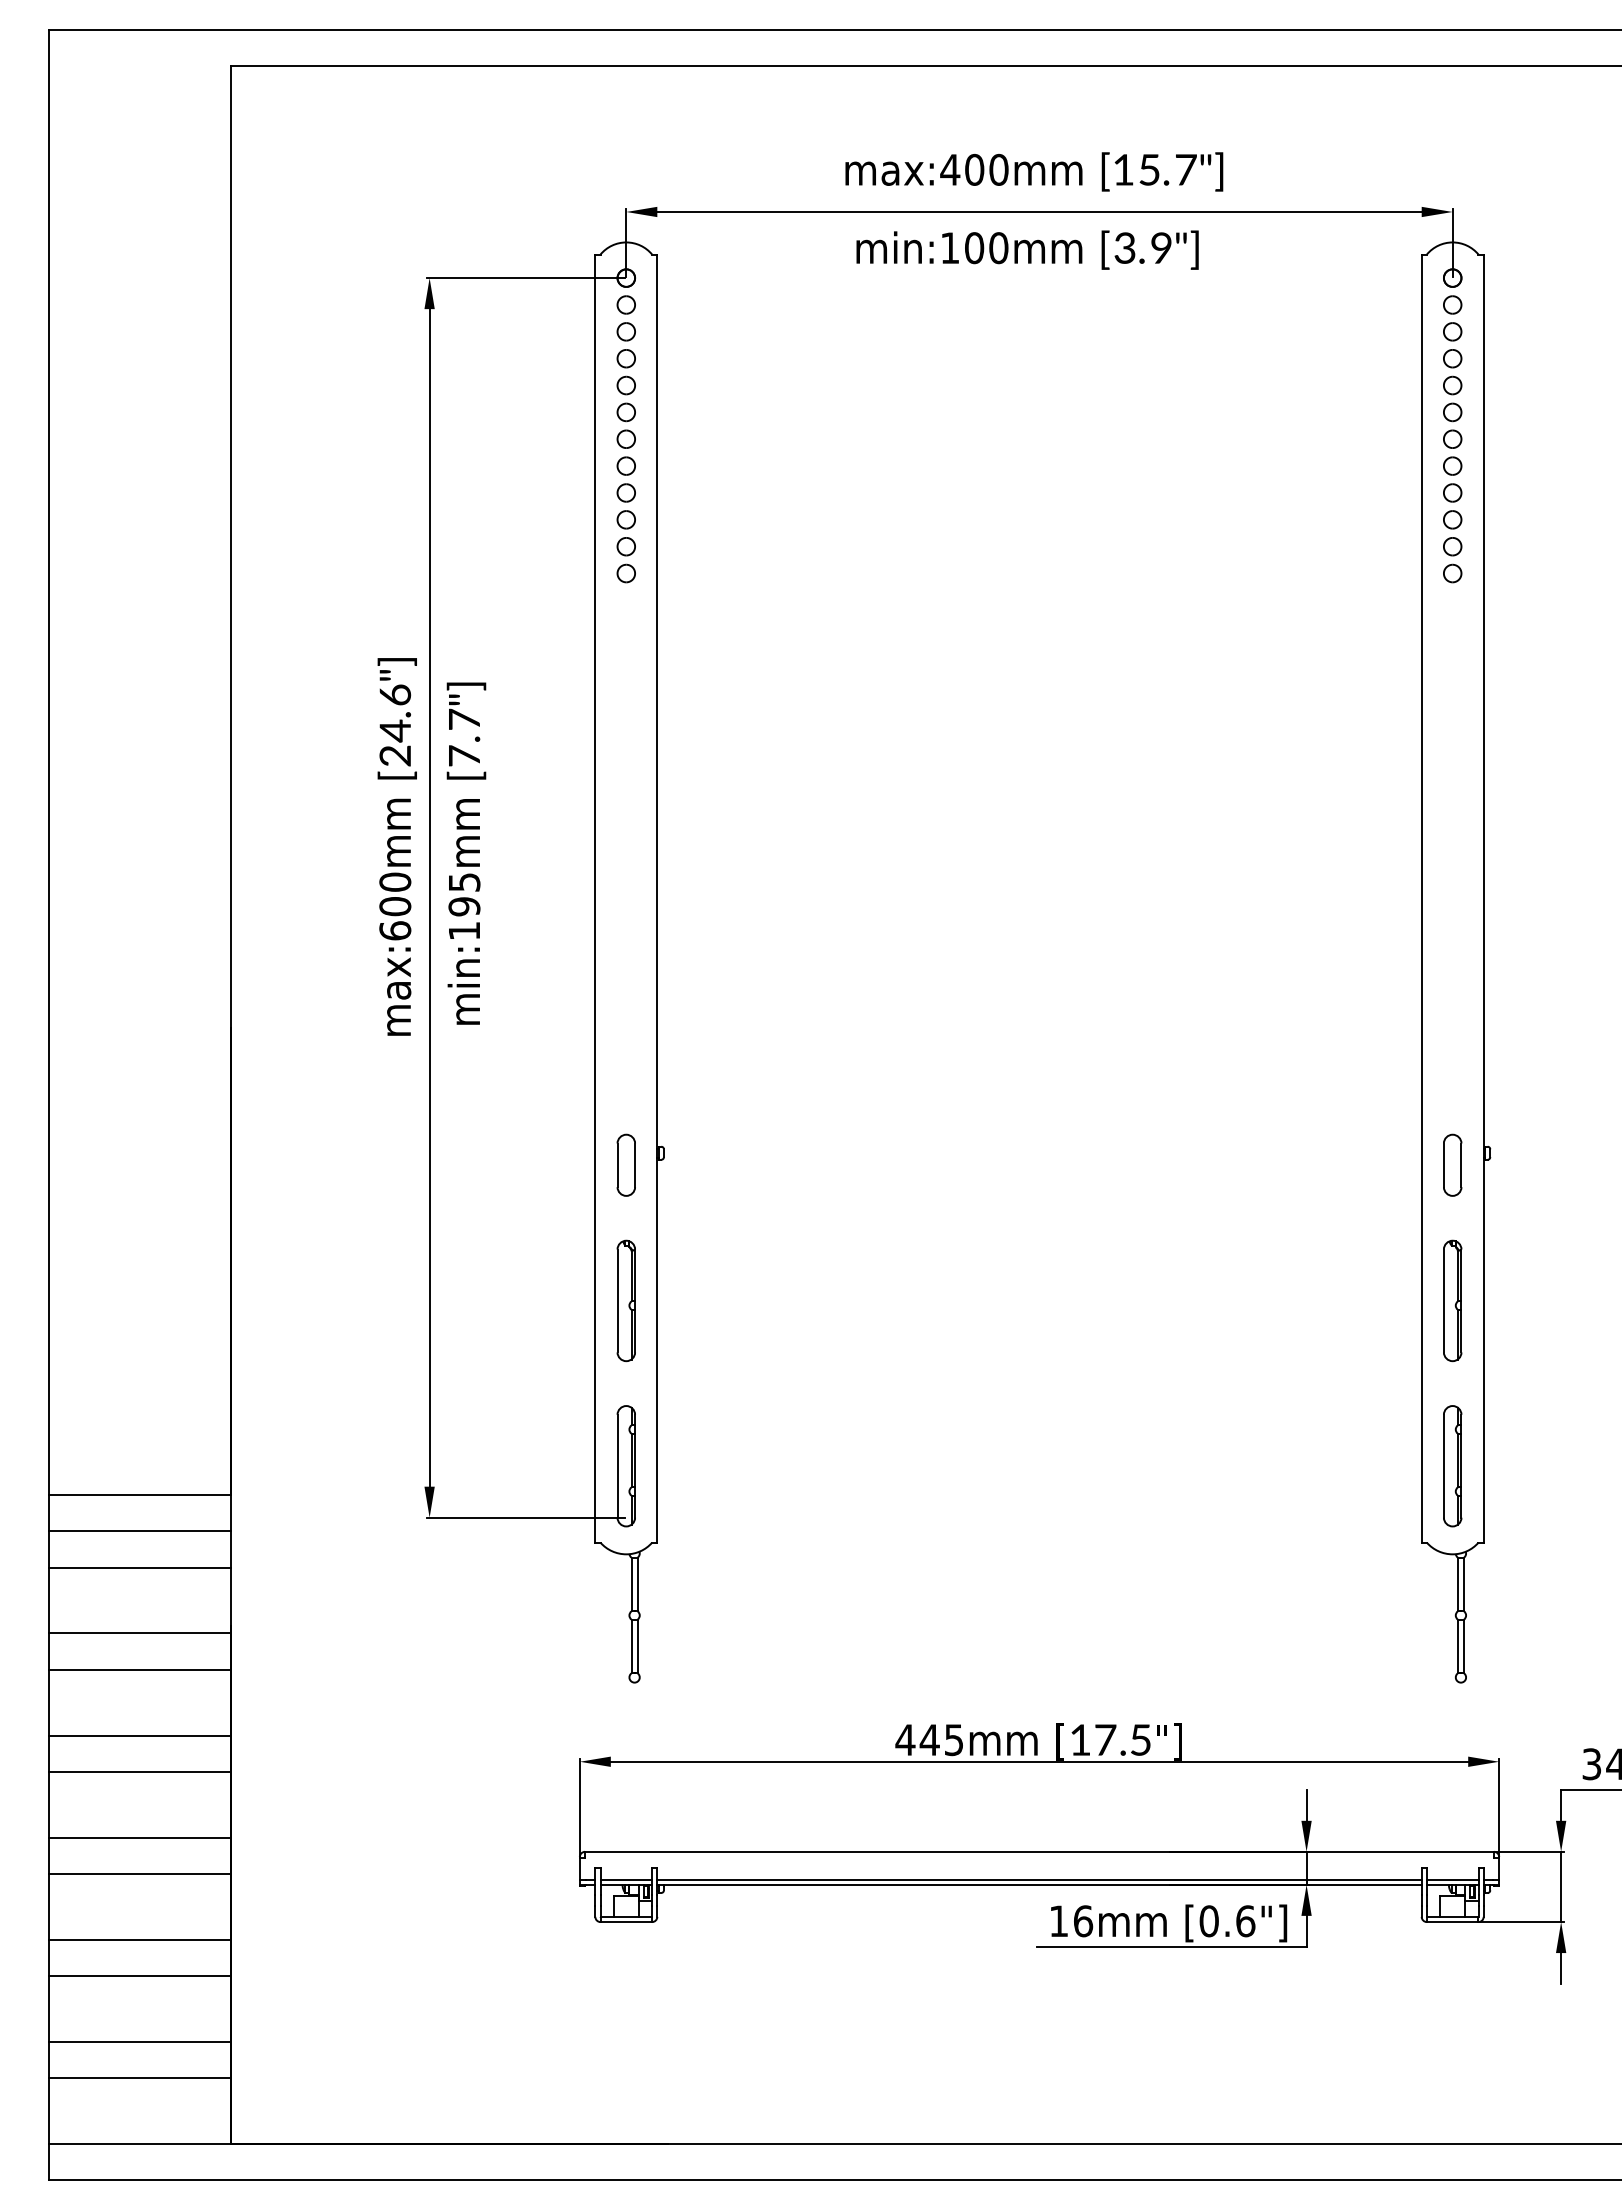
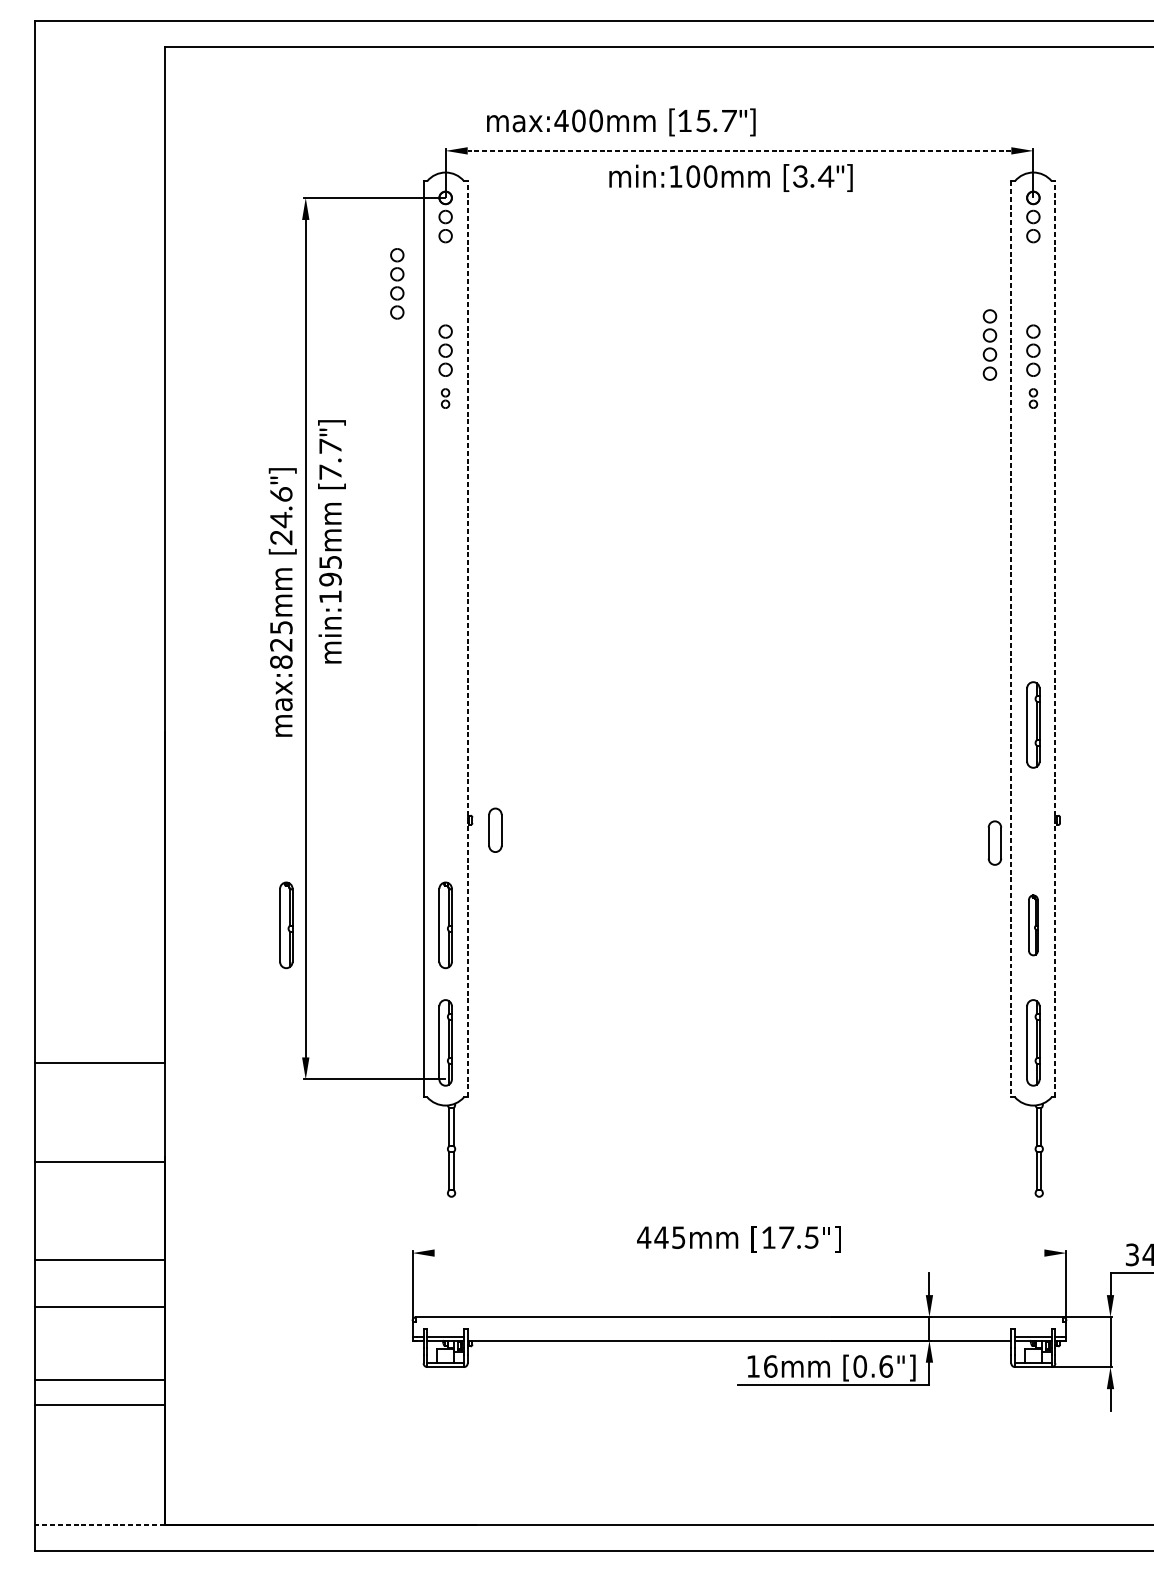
text: (1034, 171) -> (621, 122), moved
line: (1039, 211) -> (739, 150), solid -> dashed
text: (1160, 247) -> (825, 176), 9 -> 4
part: (625, 398) -> (396, 283), moved
part: (1452, 398) -> (989, 344), moved
part: (625, 560) -> (445, 398), size x0.6
part: (1452, 560) -> (1033, 398), size x0.6
text: (466, 853) -> (331, 541), moved
line: (657, 898) -> (467, 639), solid -> dashed
line: (1483, 898) -> (1055, 639), solid -> dashed
line: (1421, 899) -> (1011, 639), solid -> dashed
text: (395, 906) -> (281, 644), max:600mm -> max:825mm
part: (1452, 1019) -> (1033, 725), added
part: (625, 1164) -> (494, 829), moved
part: (1452, 1164) -> (994, 842), moved
part: (401, 1300) -> (285, 925), added
part: (1452, 1300) -> (1033, 925), size x0.7
line: (139, 1531) -> (99, 1089), removed
line: (139, 1567) -> (99, 1114), removed
line: (139, 1669) -> (99, 1187), removed
line: (139, 1735) -> (99, 1234), removed
line: (1039, 1761) -> (739, 1252), removed
line: (139, 1874) -> (99, 1333), removed
line: (1039, 1879) -> (739, 1336), removed
line: (139, 2041) -> (99, 1452), removed
line: (139, 2078) -> (99, 1478), removed
line: (139, 2143) -> (99, 1524), solid -> dashed

